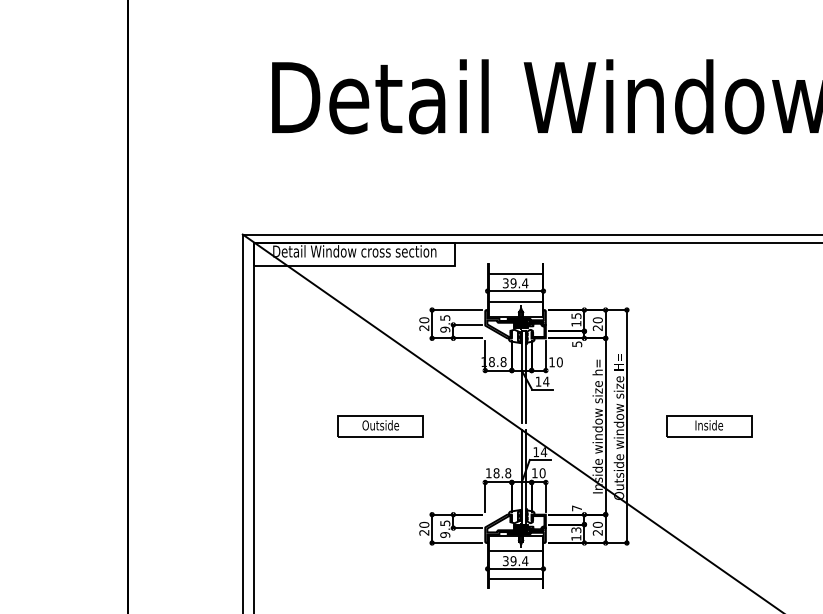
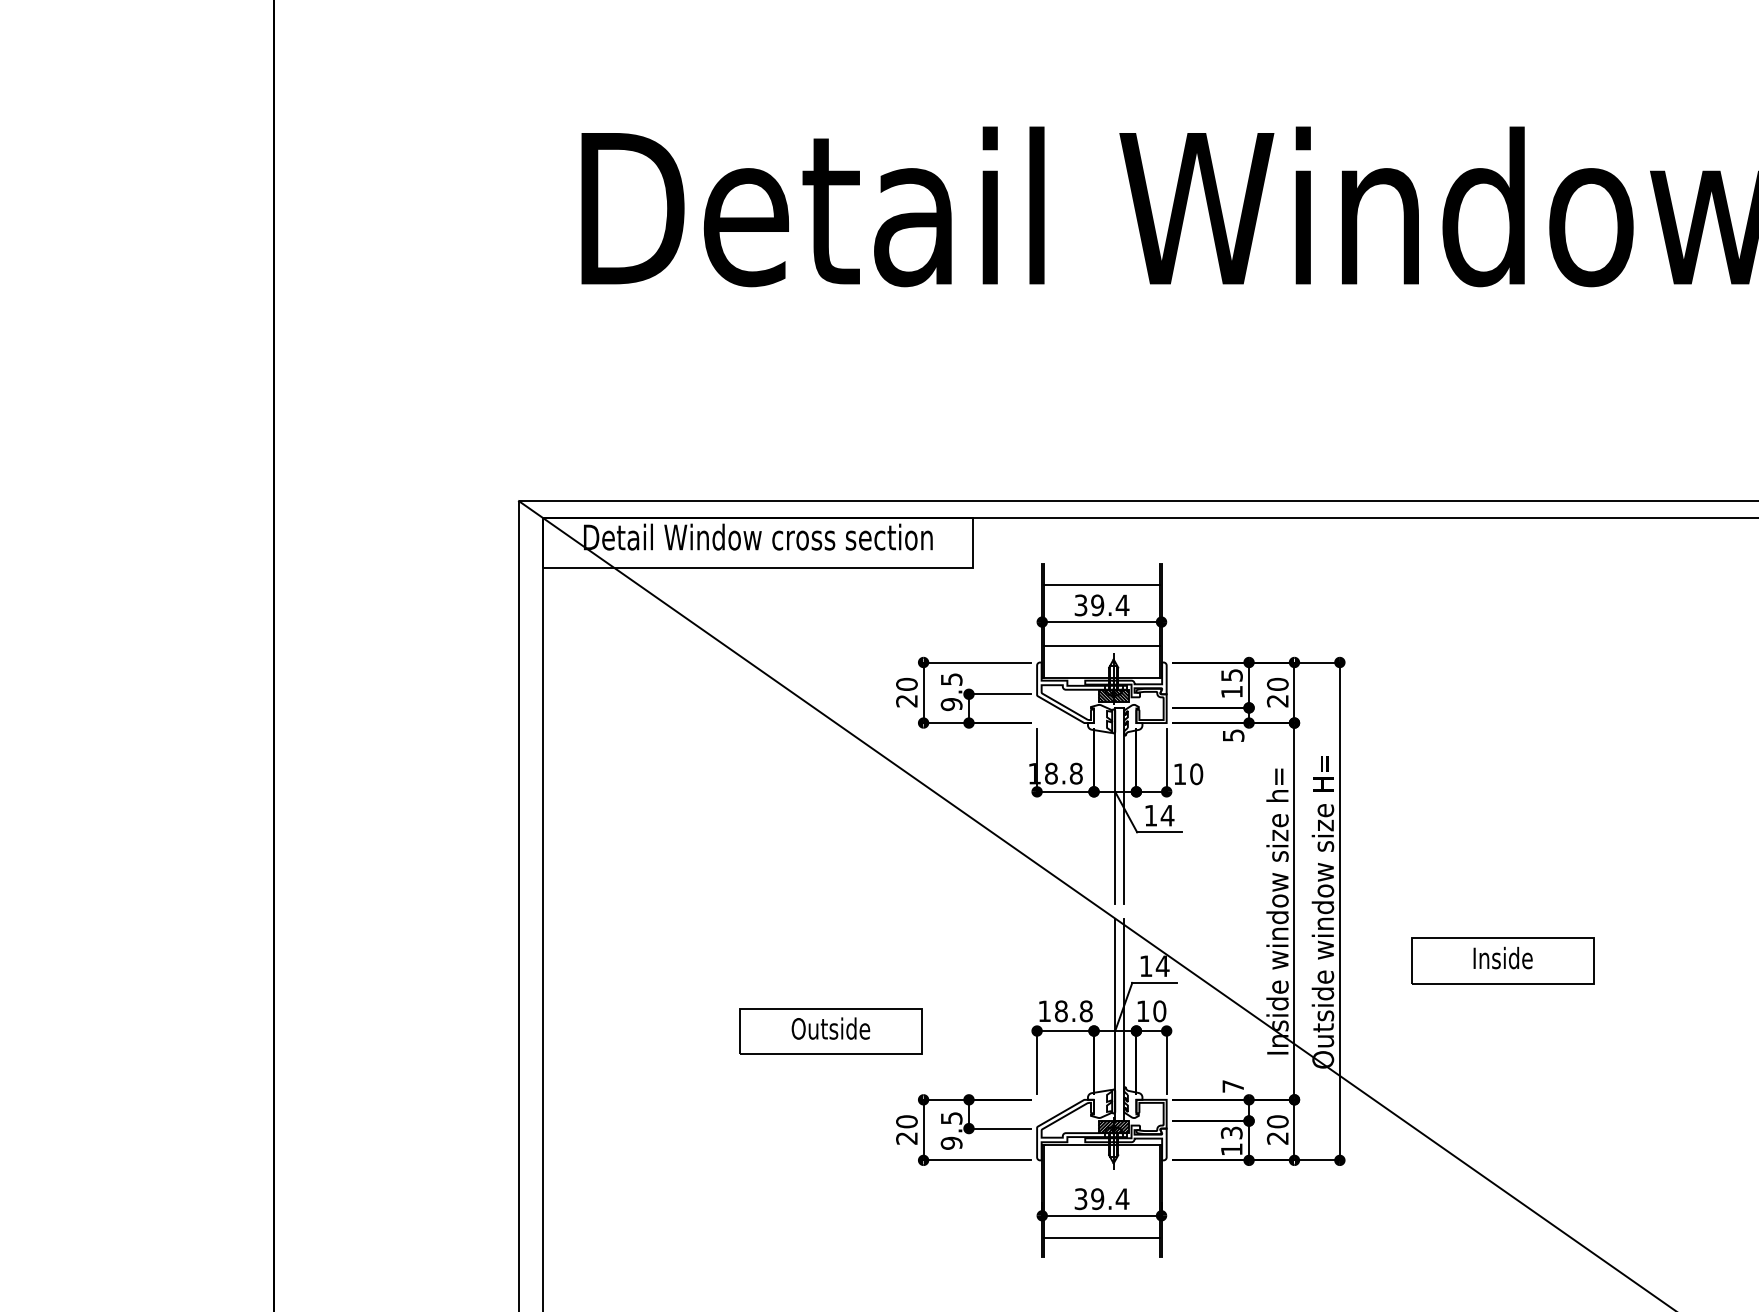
part: (380, 426) -> (830, 1031), moved
part: (709, 426) -> (1503, 960), moved
line: (515, 550) -> (1101, 1176), removed

